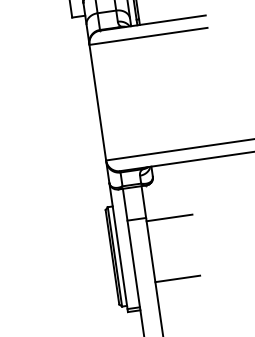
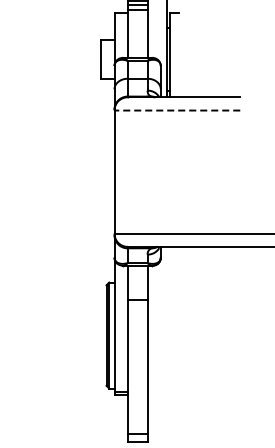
line: (148, 36) -> (177, 110), solid -> dashed
line: (169, 218) -> (171, 303), removed
line: (177, 278) -> (171, 367), removed

